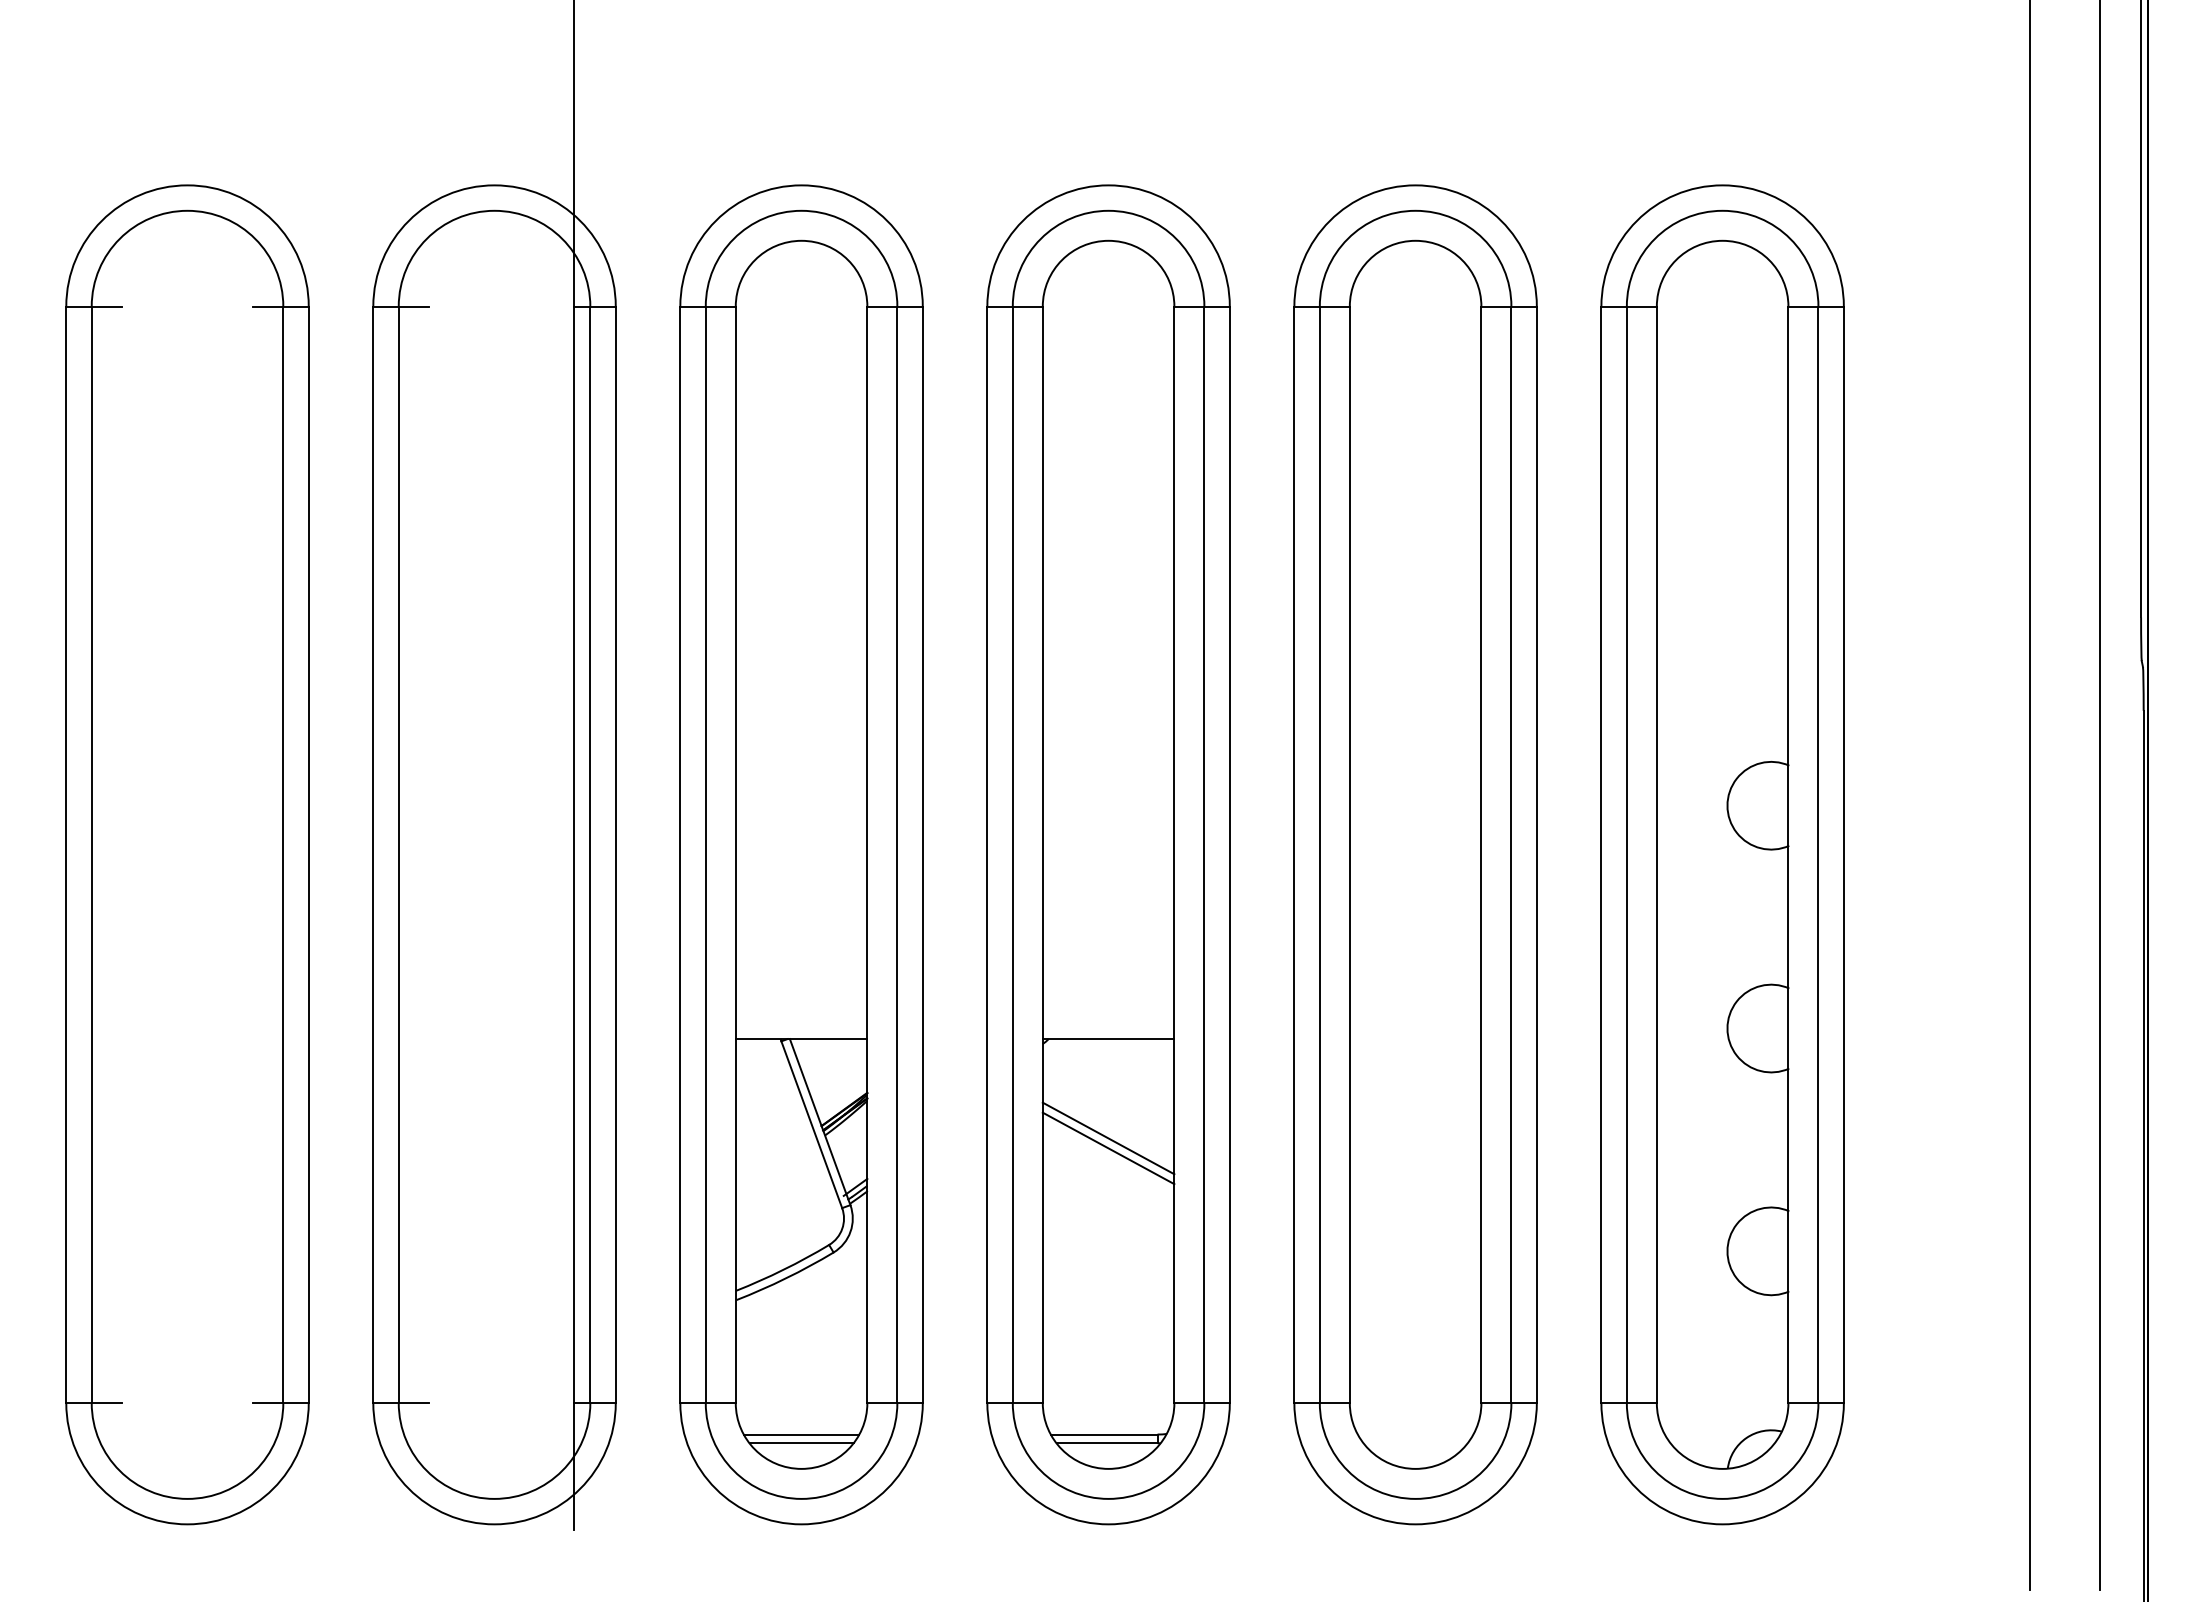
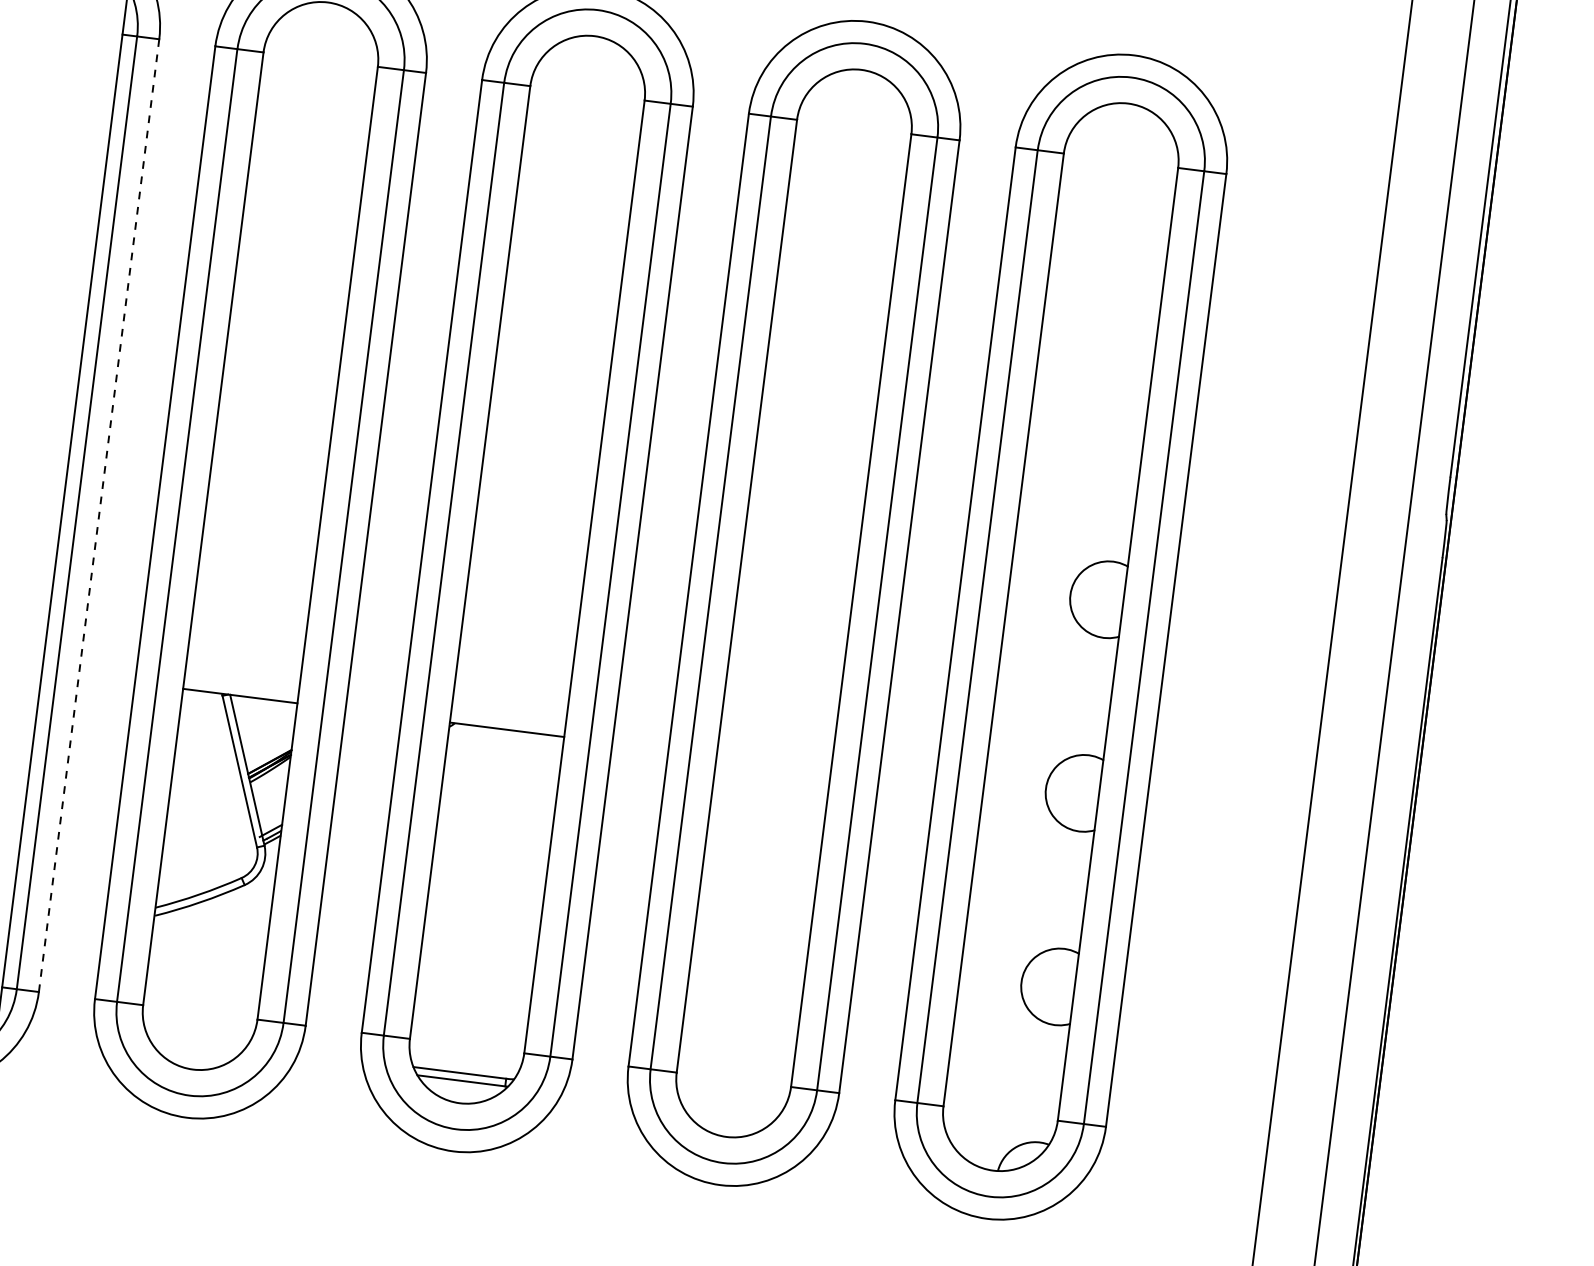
line: (615, 855) -> (98, 516), solid -> dashed
line: (1108, 1138) -> (496, 816), removed
line: (1108, 1148) -> (494, 824), removed
line: (801, 1434) -> (196, 1039), removed
line: (801, 1443) -> (195, 1047), removed

